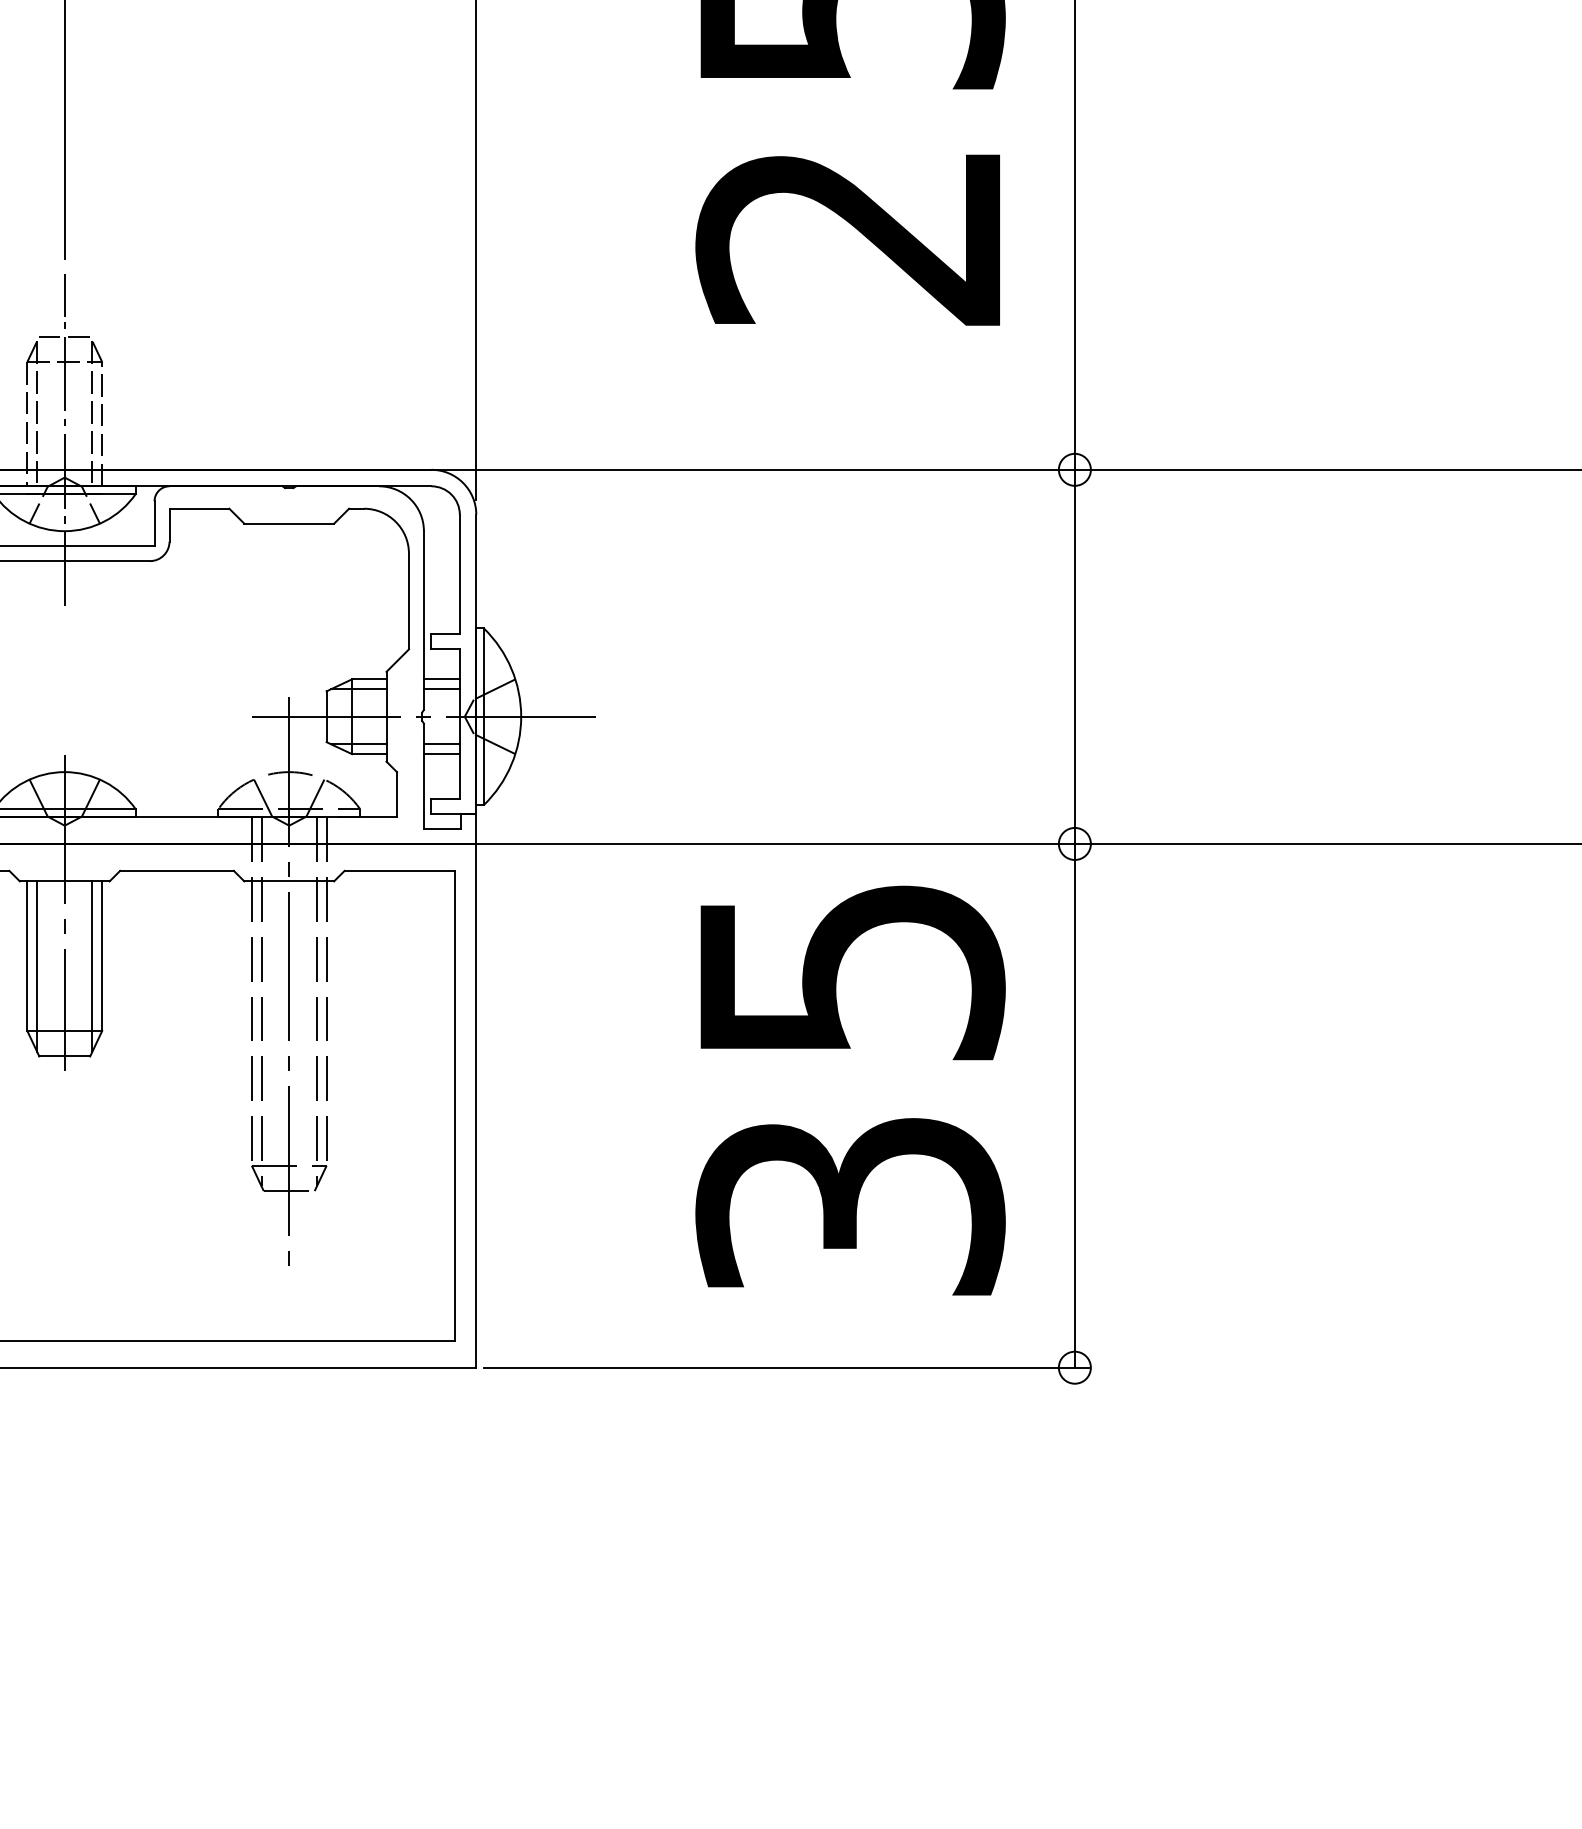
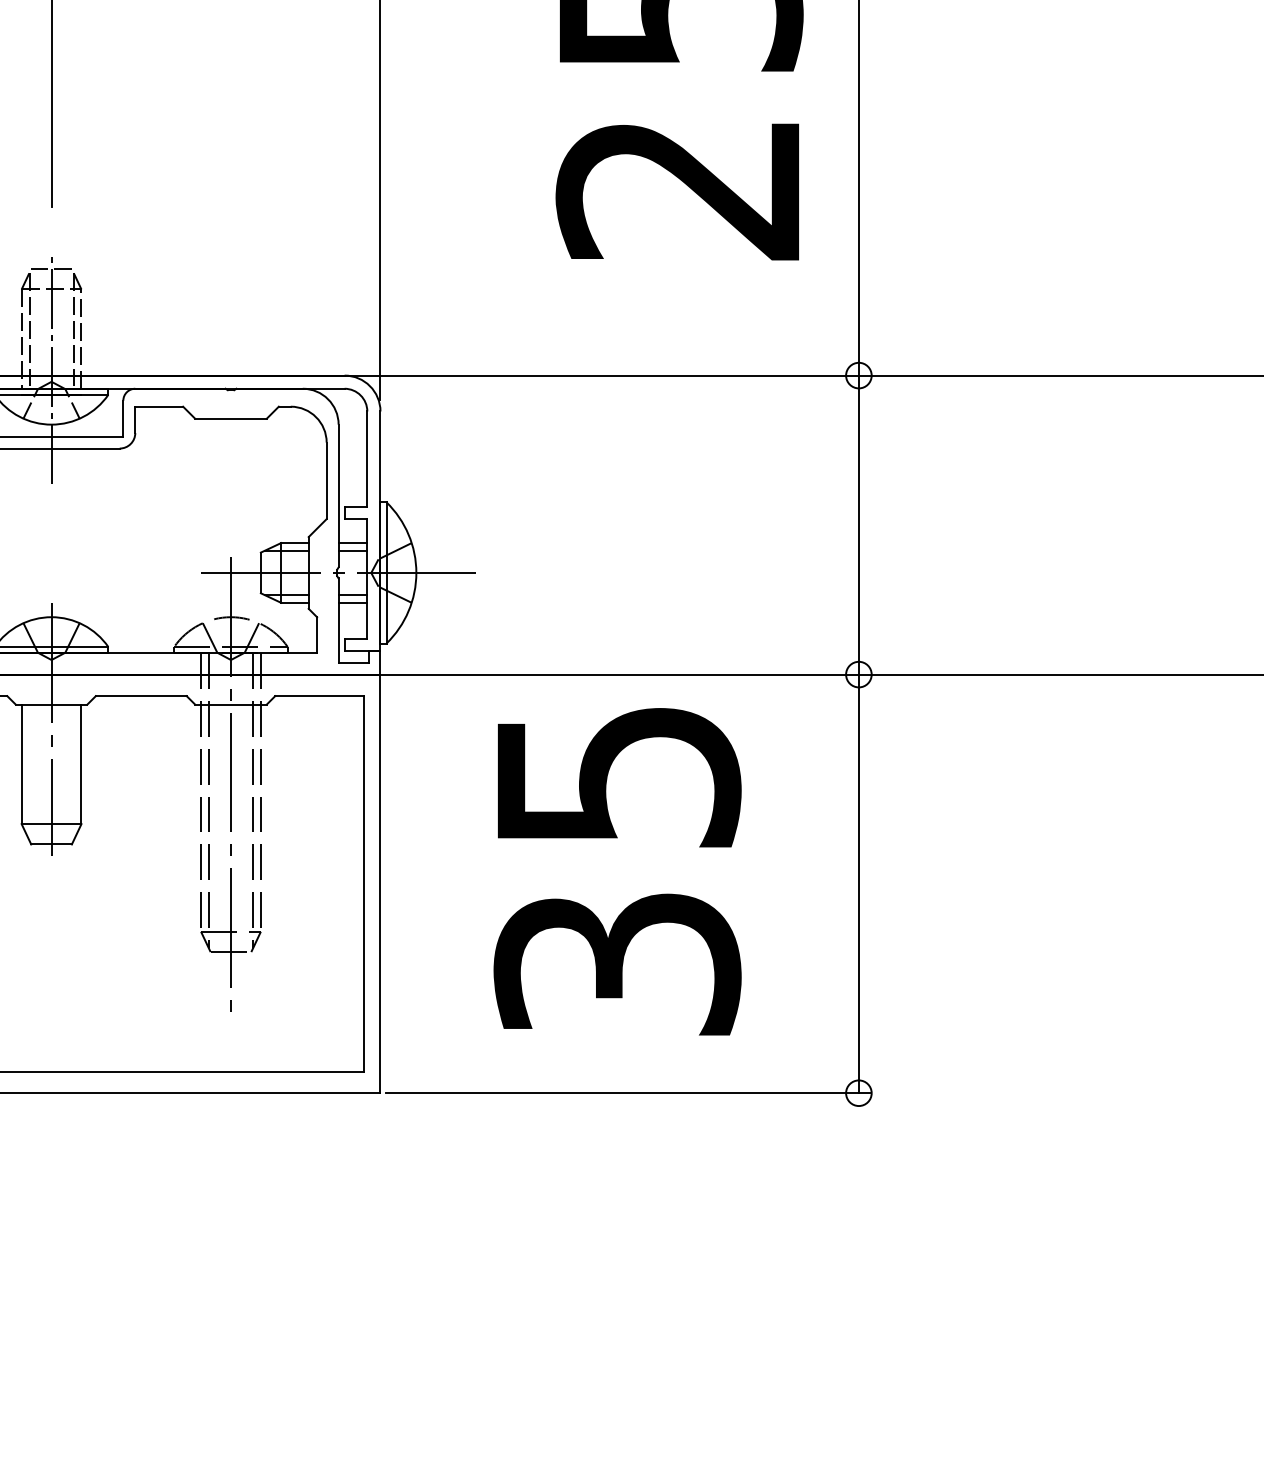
line: (64, 295) -> (51, 236), removed
line: (37, 966) -> (29, 772), removed
line: (92, 966) -> (73, 772), removed
text: (850, 1090) -> (617, 871), moved

